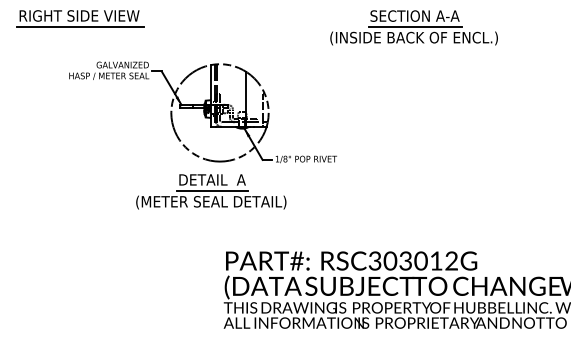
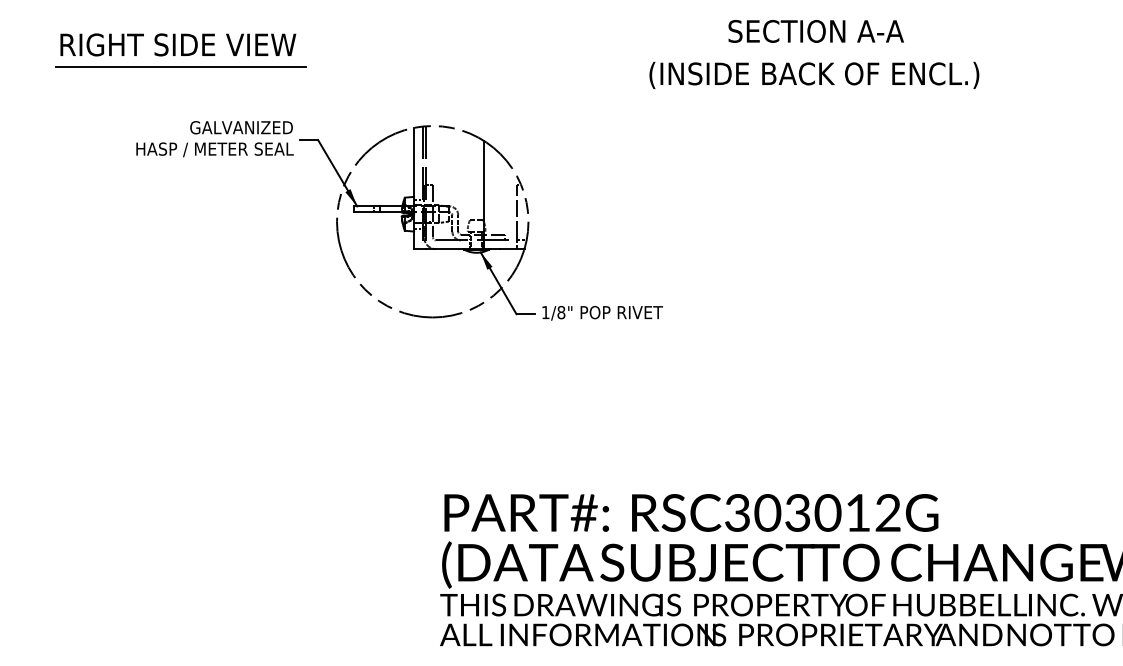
part: (80, 18) -> (180, 49), moved
line: (414, 27) -> (815, 53), removed
part: (211, 191) -> (416, 376), removed

